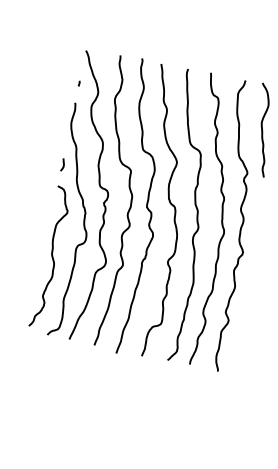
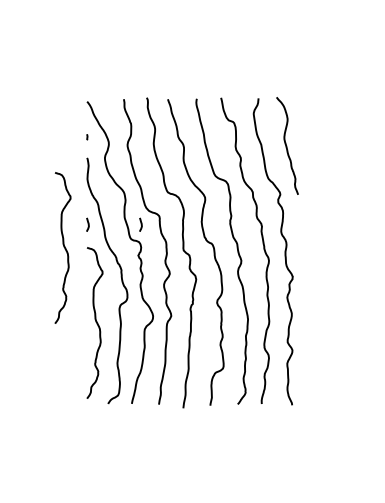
curve: (111, 174) -> (140, 224), added
curve: (36, 181) -> (63, 247), added

